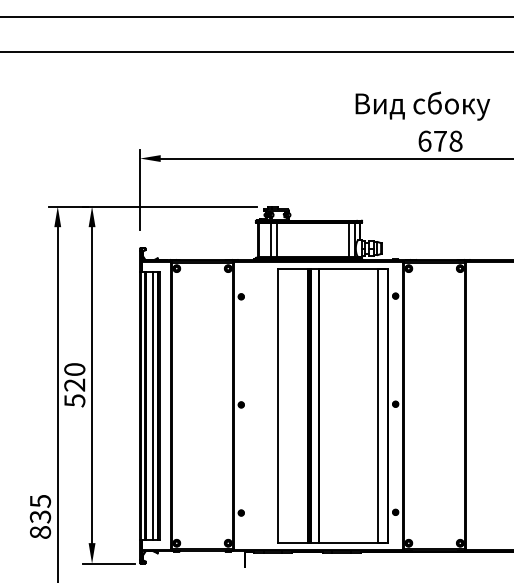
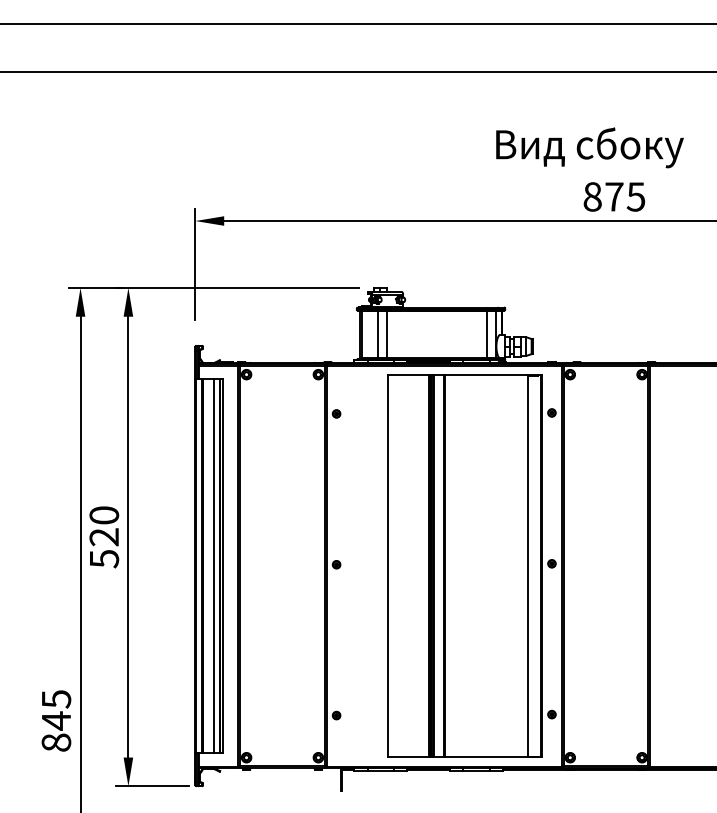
text: (440, 140) -> (614, 195), 678 -> 875
text: (40, 517) -> (56, 721), 835 -> 845

